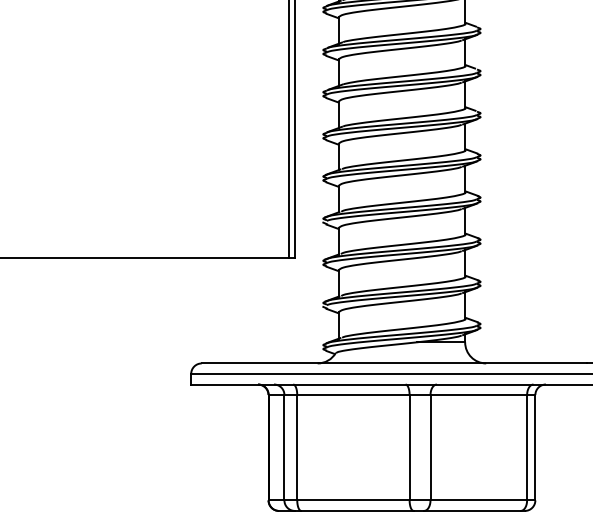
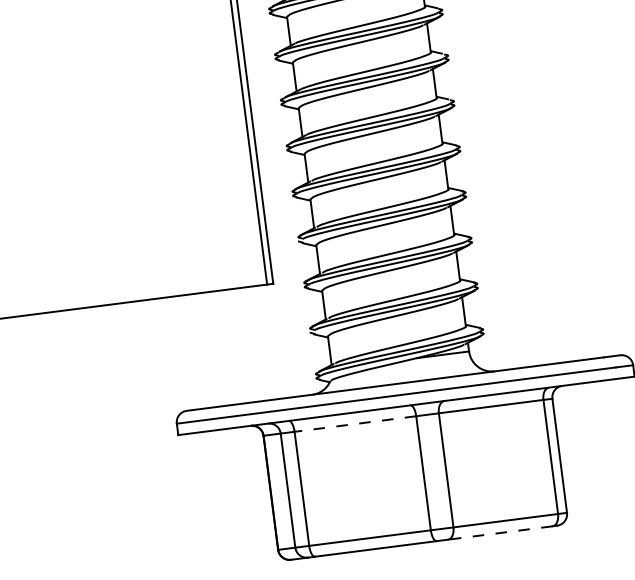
line: (352, 395) -> (354, 424), solid -> dashed
line: (471, 510) -> (499, 532), solid -> dashed

